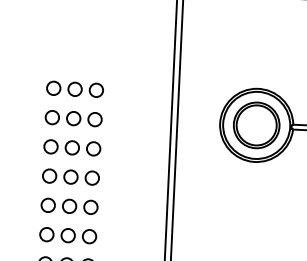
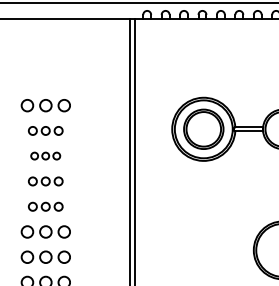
part: (73, 118) -> (45, 130), size x0.7
part: (71, 147) -> (45, 155), size x0.6
part: (70, 177) -> (45, 181), size x0.7
part: (69, 206) -> (45, 206), size x0.7

